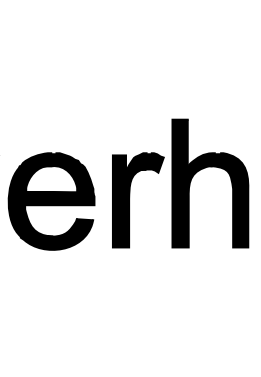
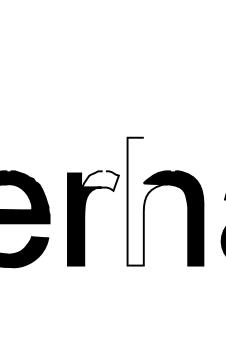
fill: (144, 162) -> (99, 180), removed
fill: (192, 183) -> (147, 201), removed

